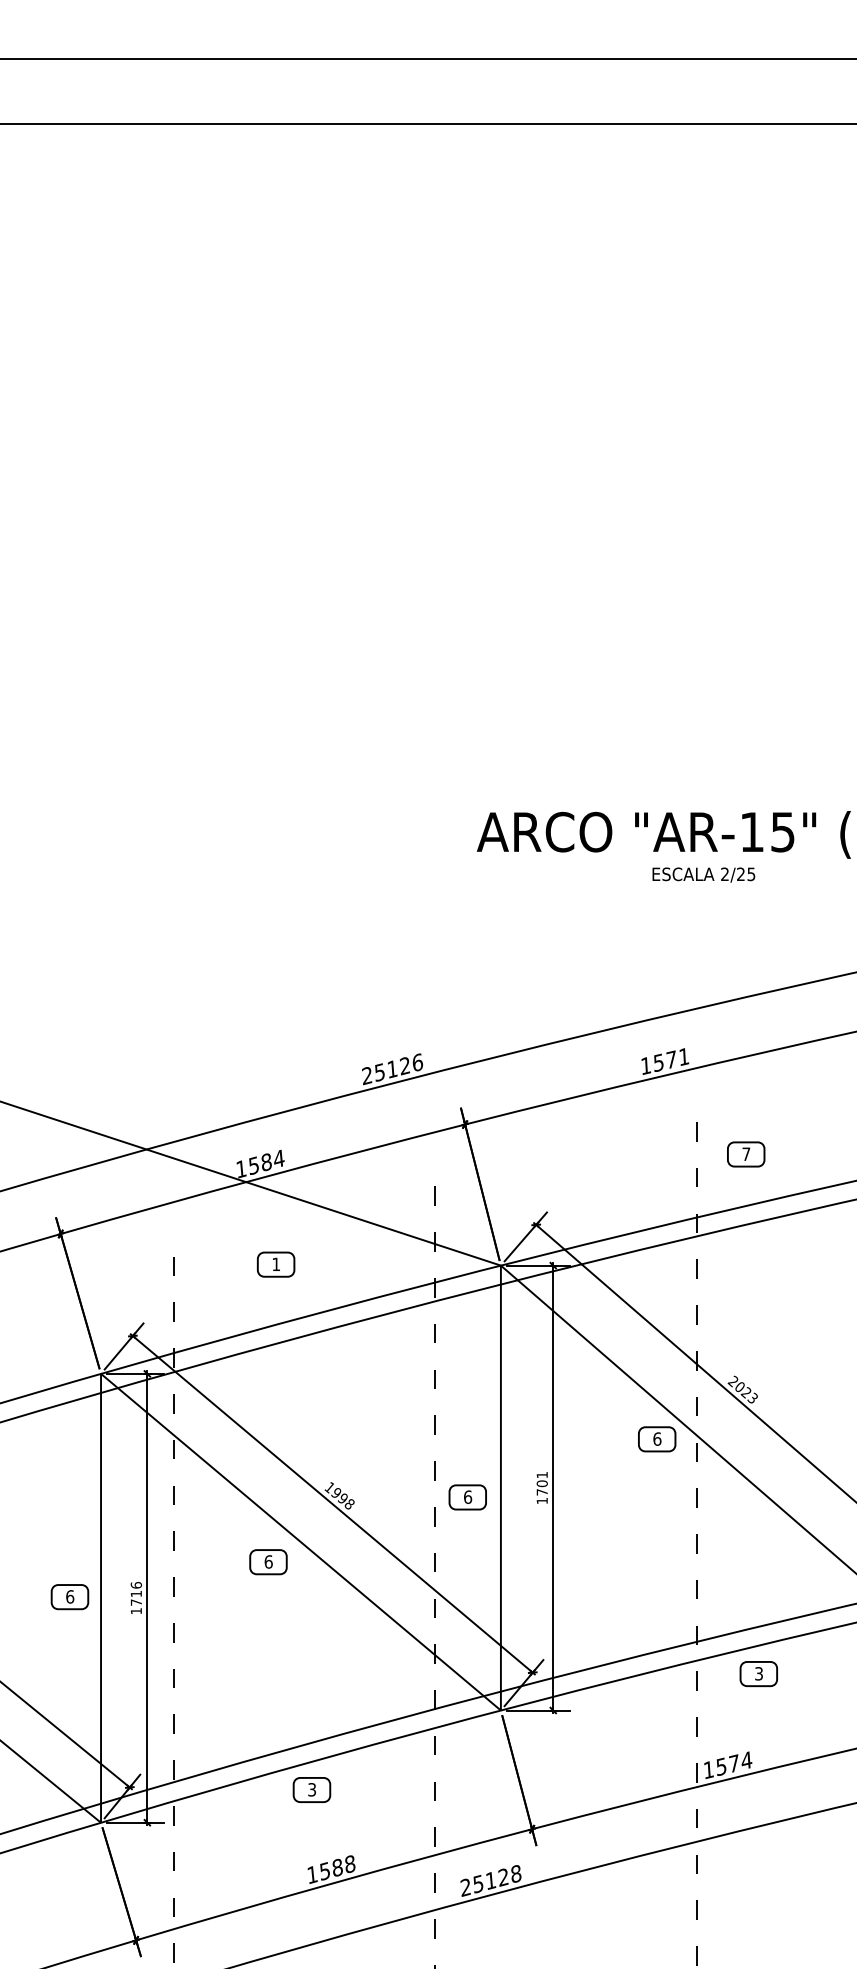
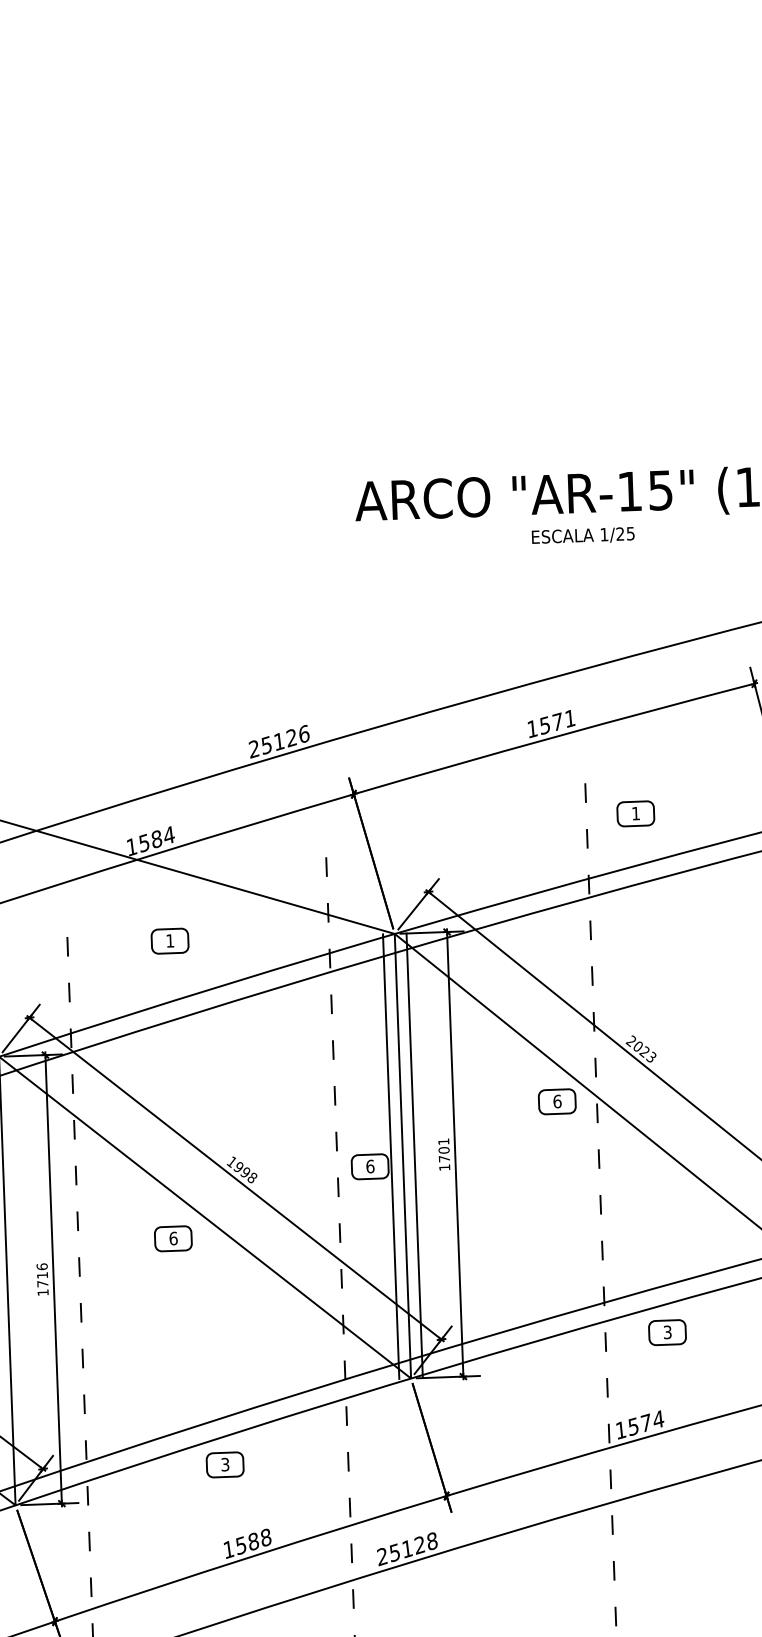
text: (724, 873) -> (603, 533), 2/25 -> 1/25
text: (746, 1153) -> (636, 812), 7 -> 1
line: (489, 1487) -> (391, 1156), added
line: (512, 1487) -> (414, 1155), added

